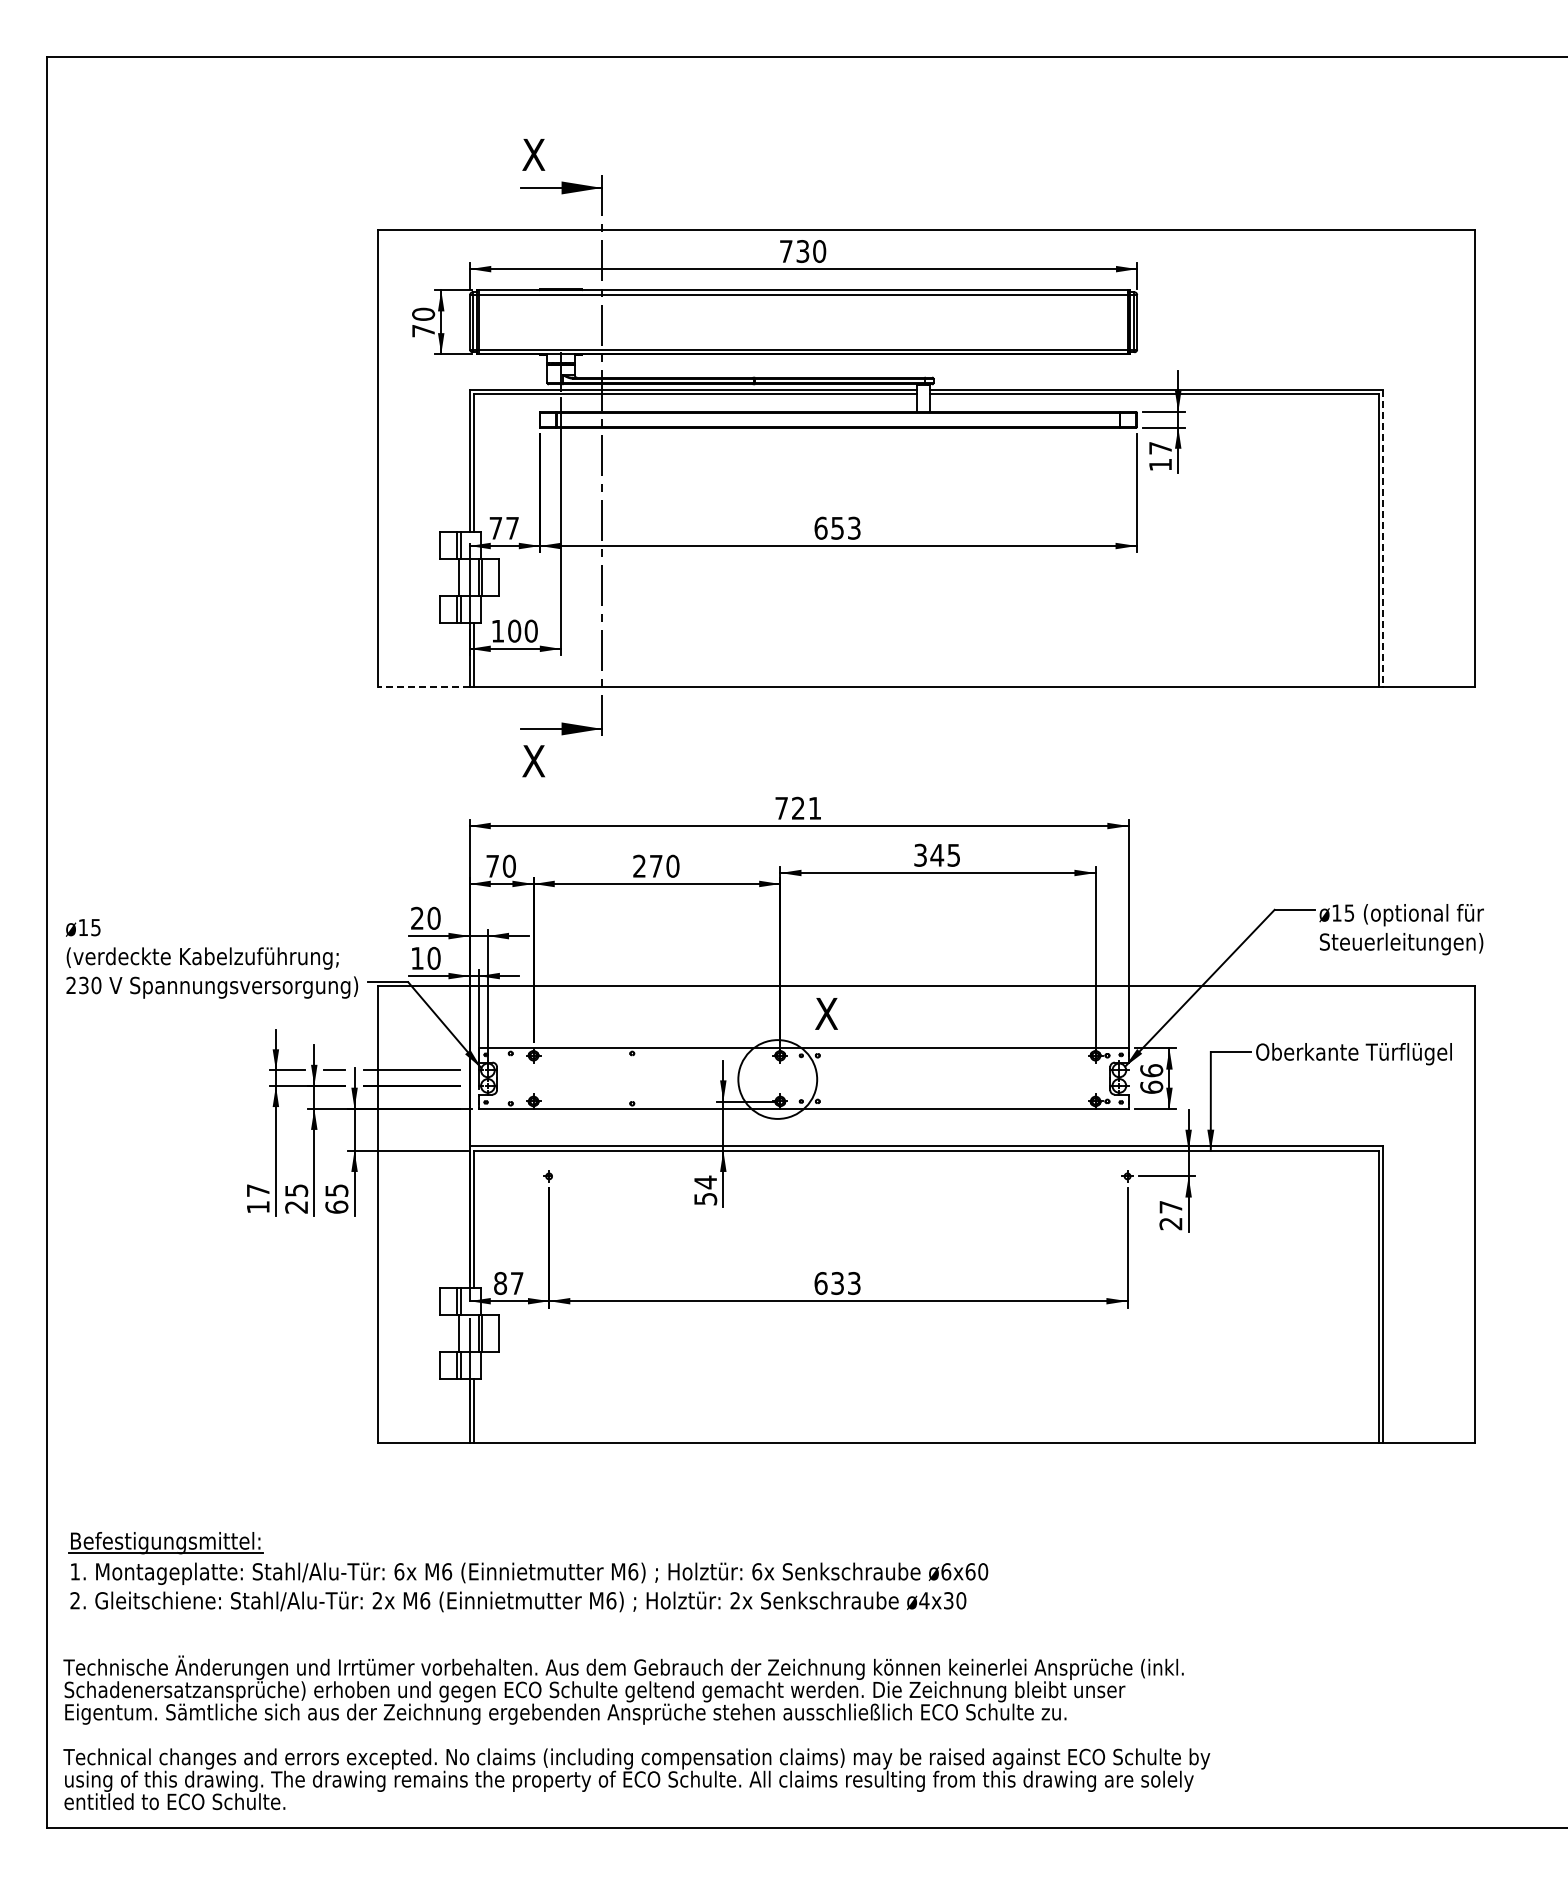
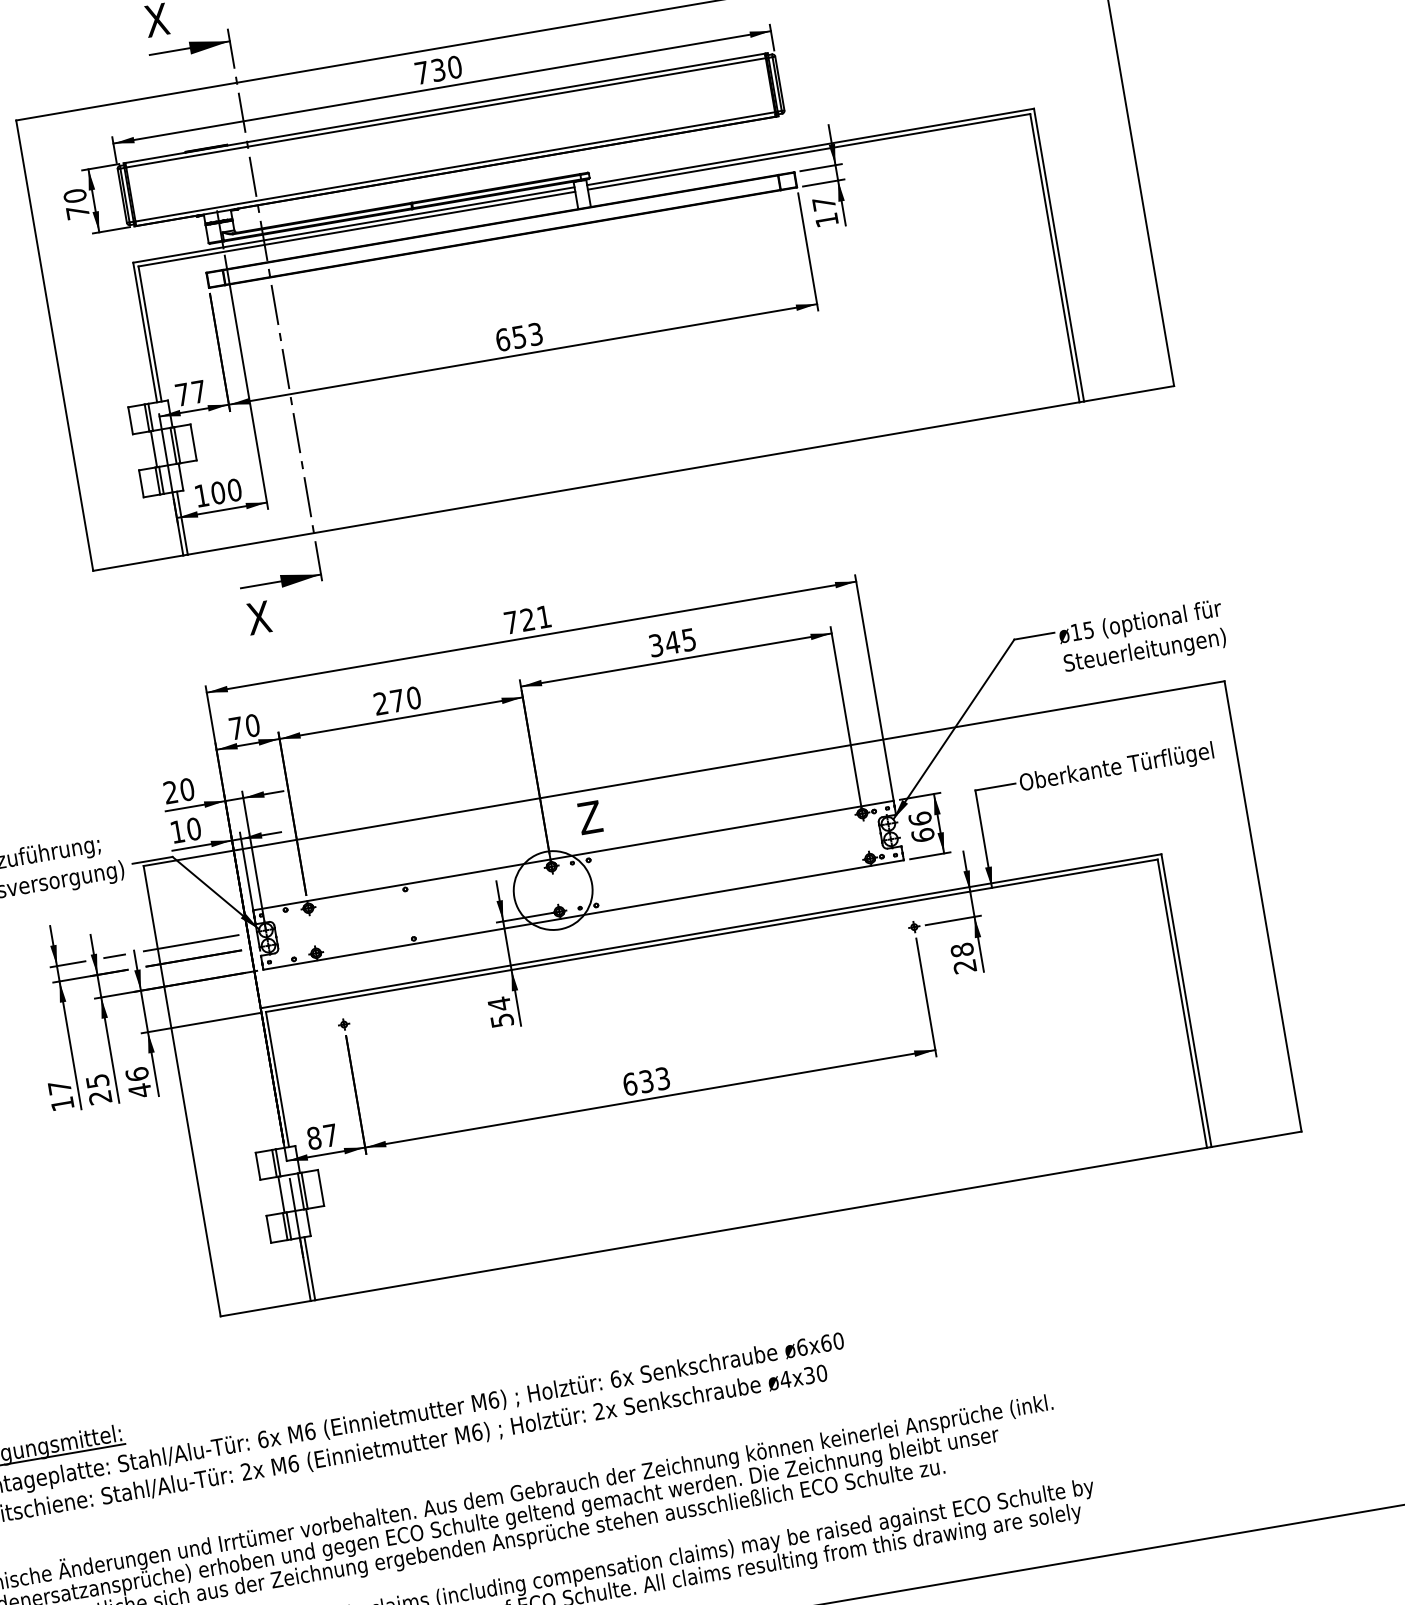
line: (1383, 538) -> (1059, 255), dashed -> solid
line: (423, 686) -> (137, 562), dashed -> solid
text: (826, 1013) -> (590, 817), X -> Z
text: (336, 1199) -> (138, 1083), 65 -> 46
text: (1170, 1206) -> (961, 949), 27 -> 28

